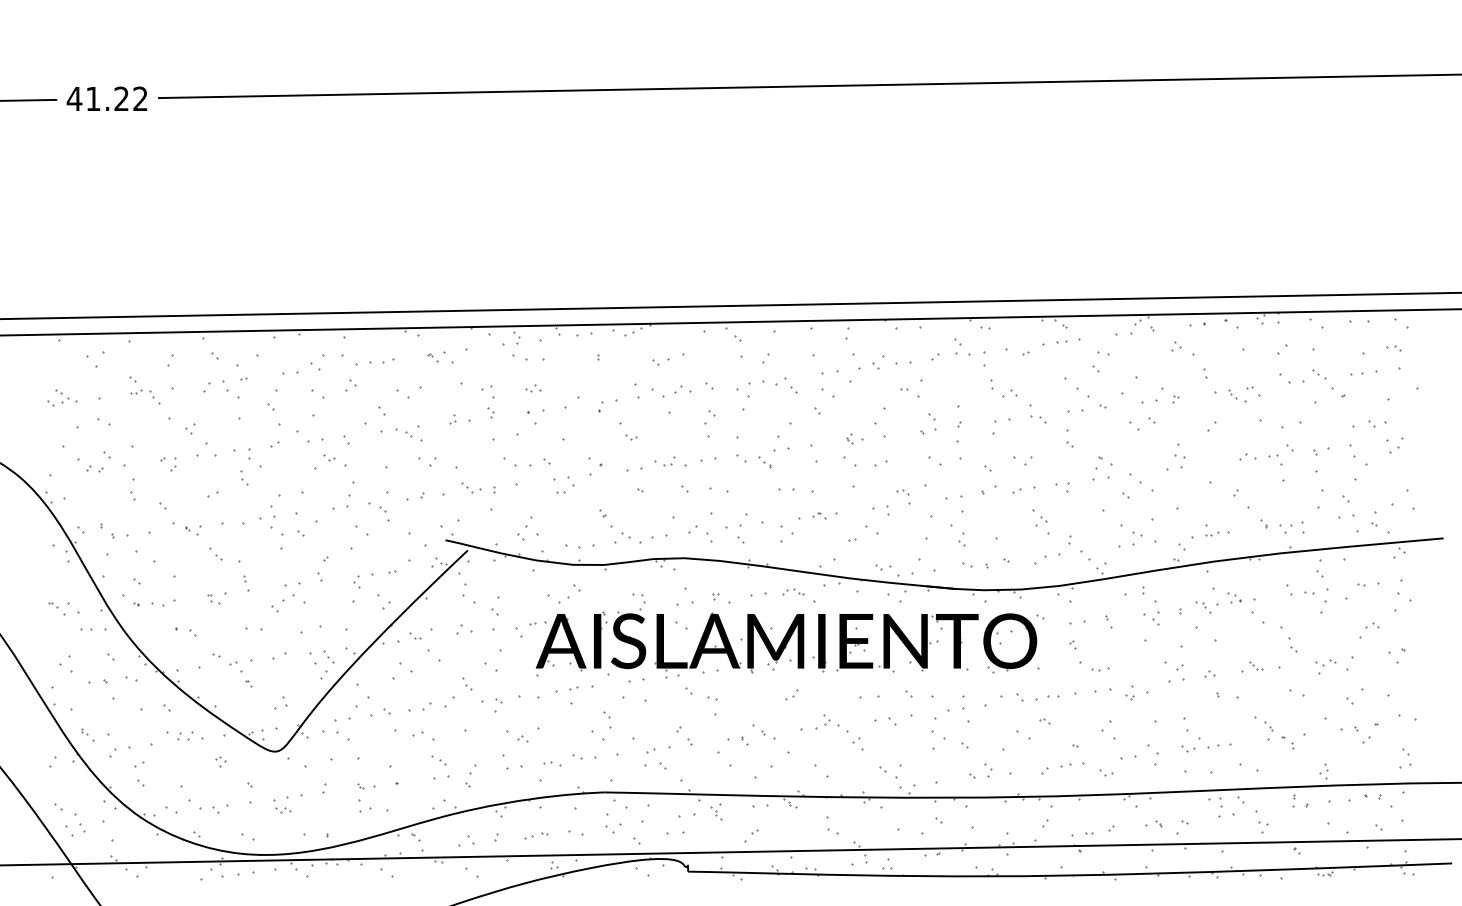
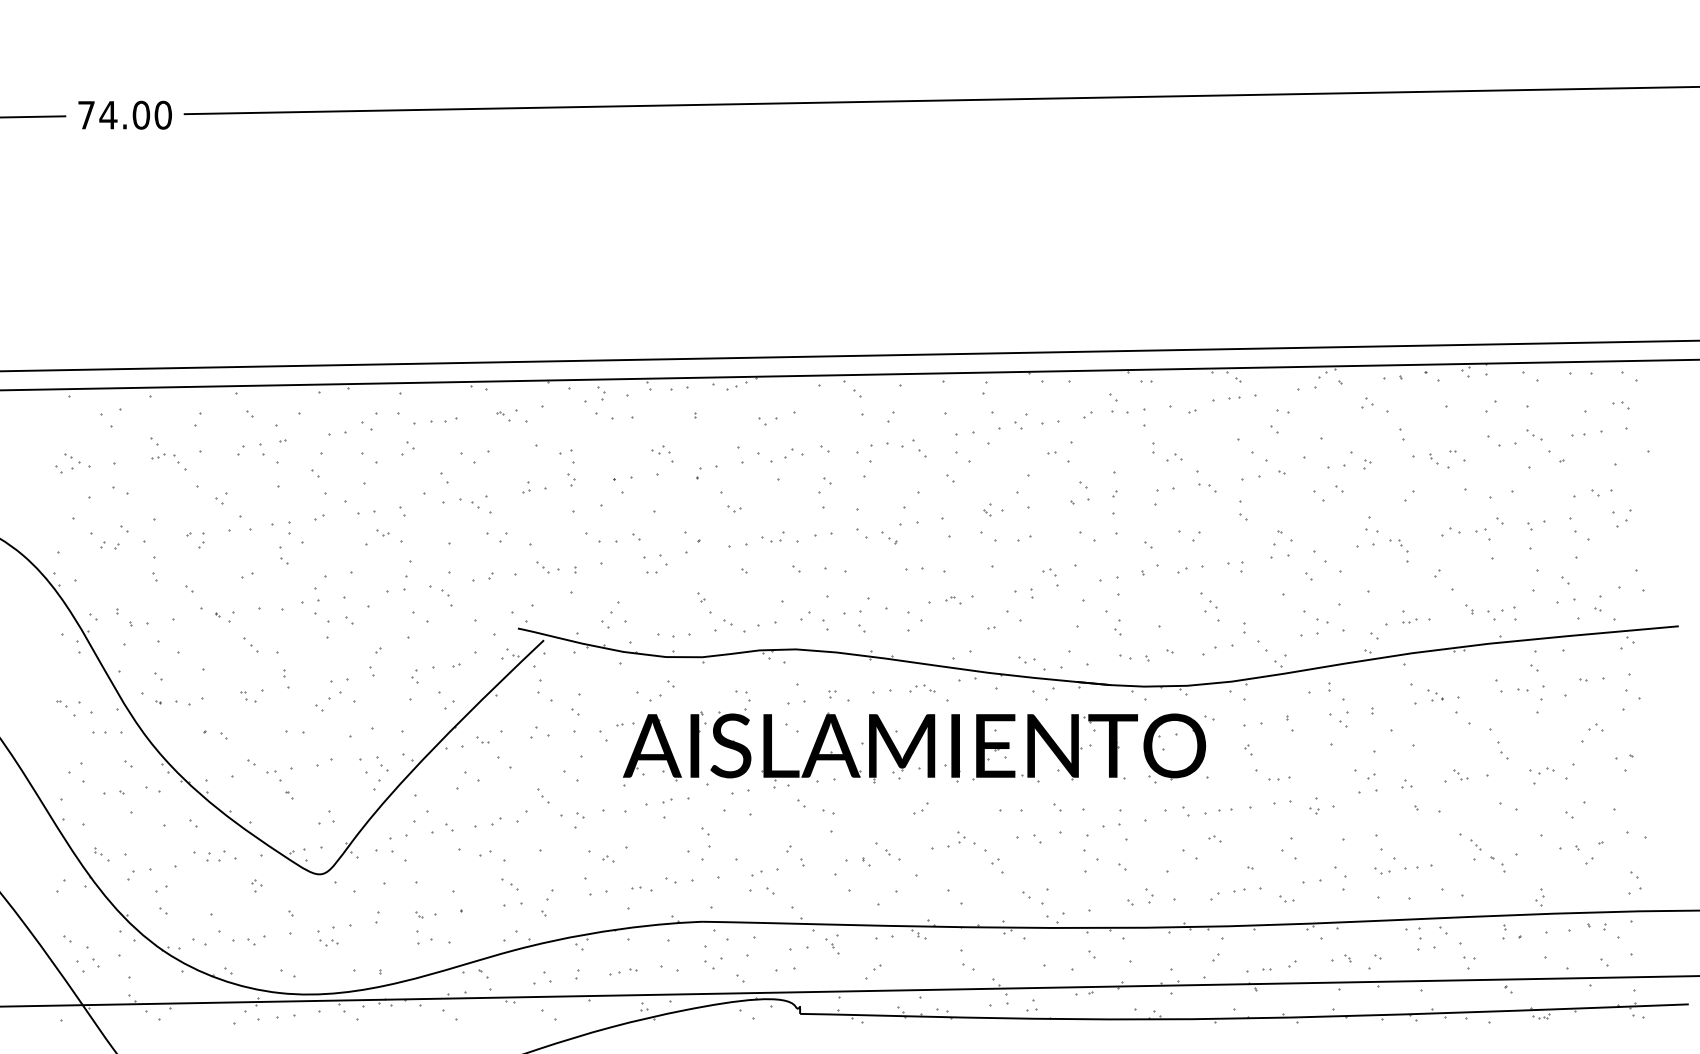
text: (107, 98) -> (124, 114), 41.22 -> 74.00
part: (532, 388) -> (660, 449), moved
part: (1202, 607) -> (1398, 545), moved

